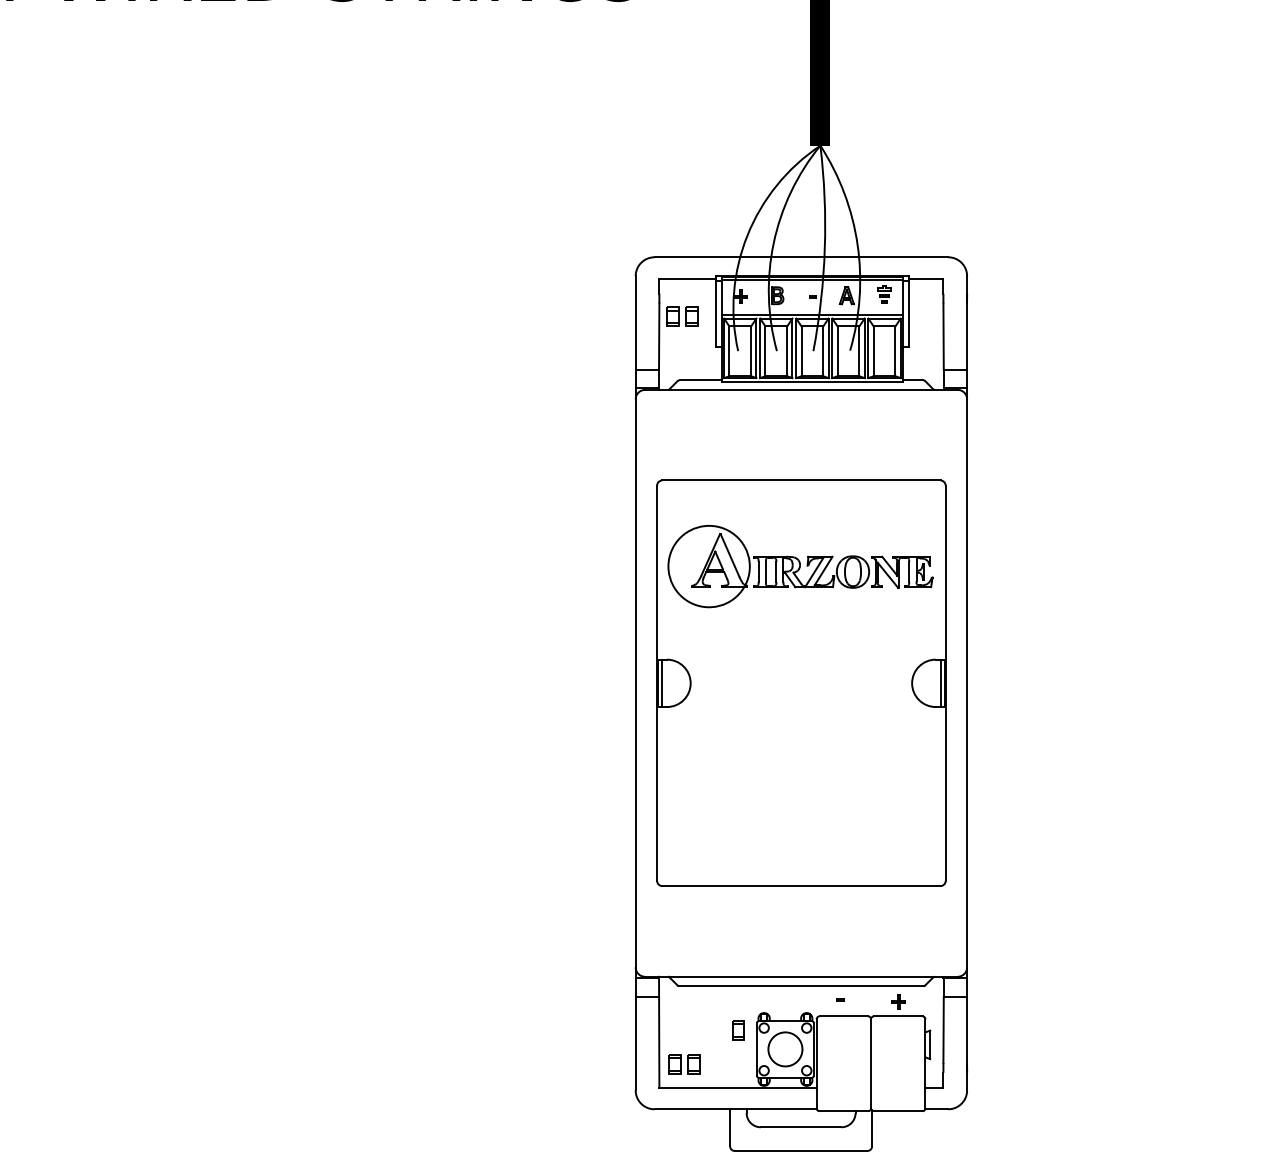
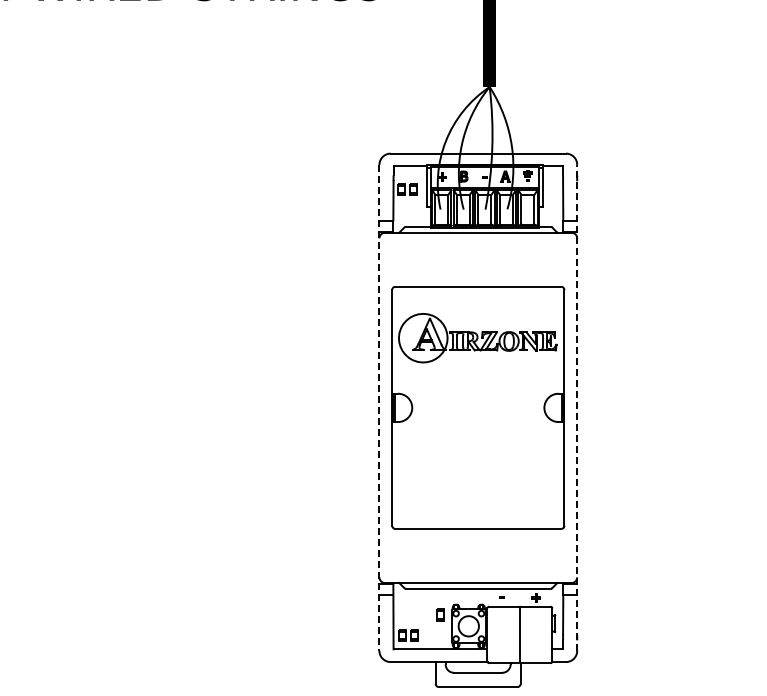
line: (635, 682) -> (379, 407), solid -> dashed
line: (967, 682) -> (577, 407), solid -> dashed

